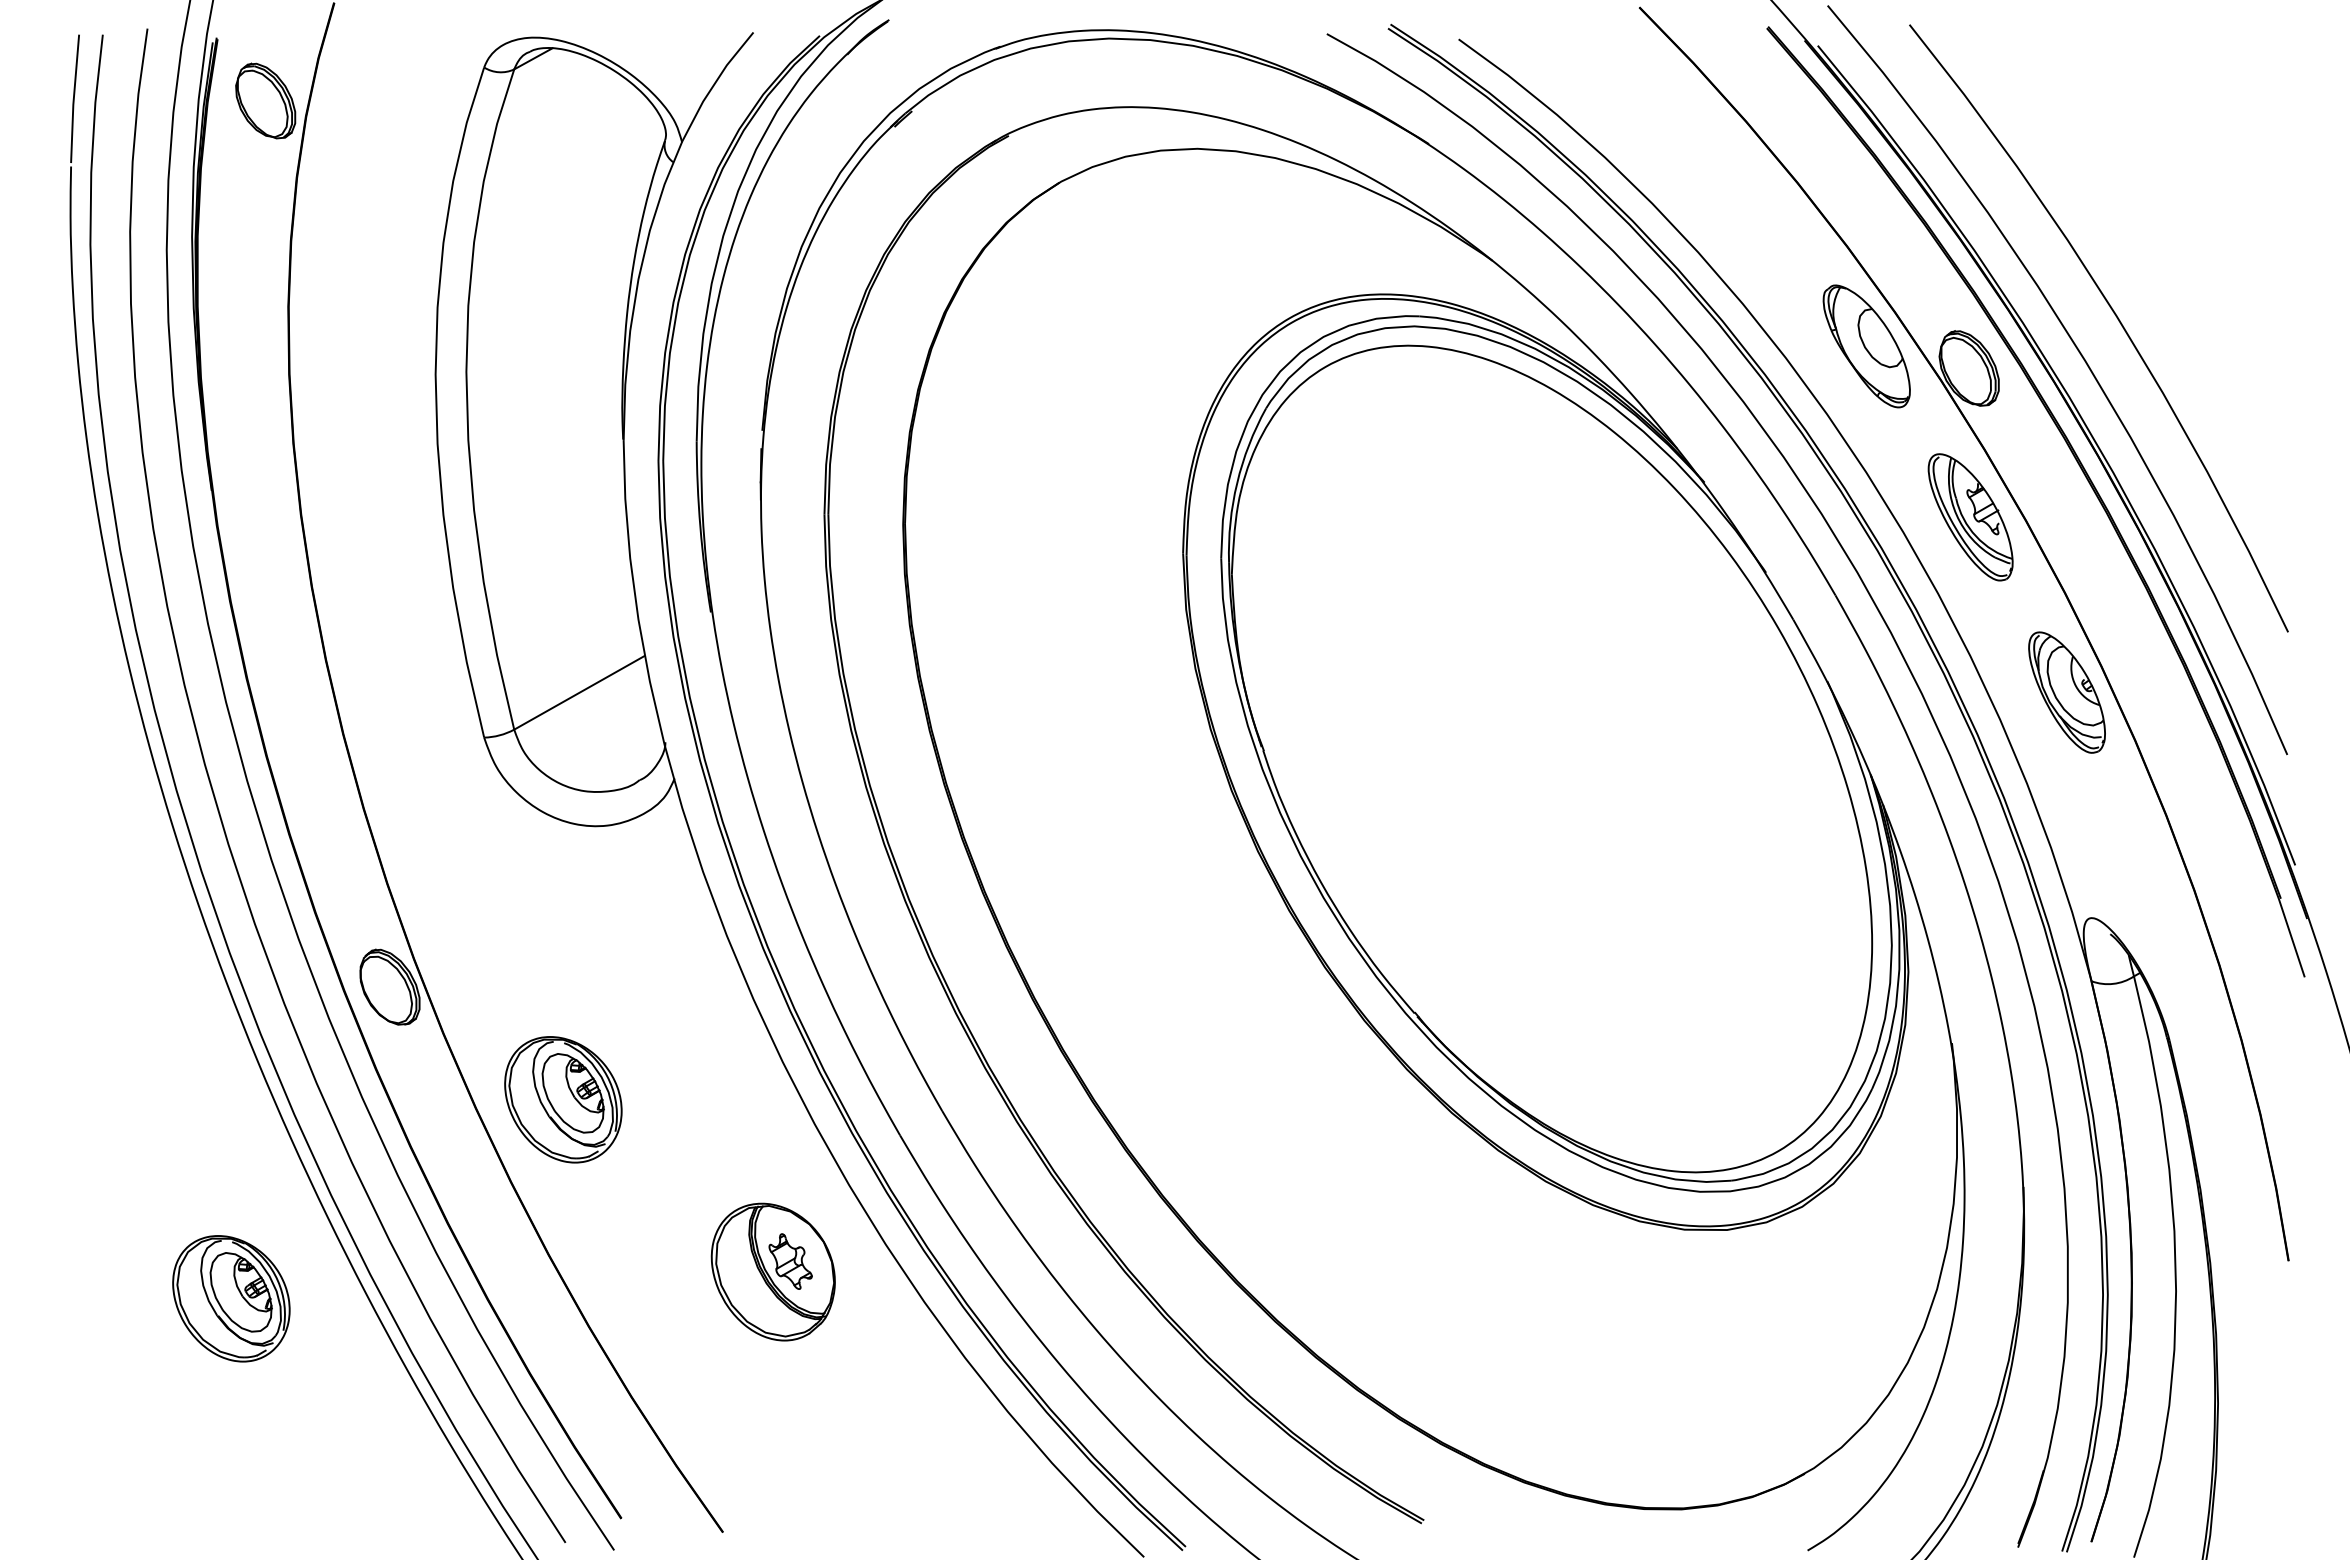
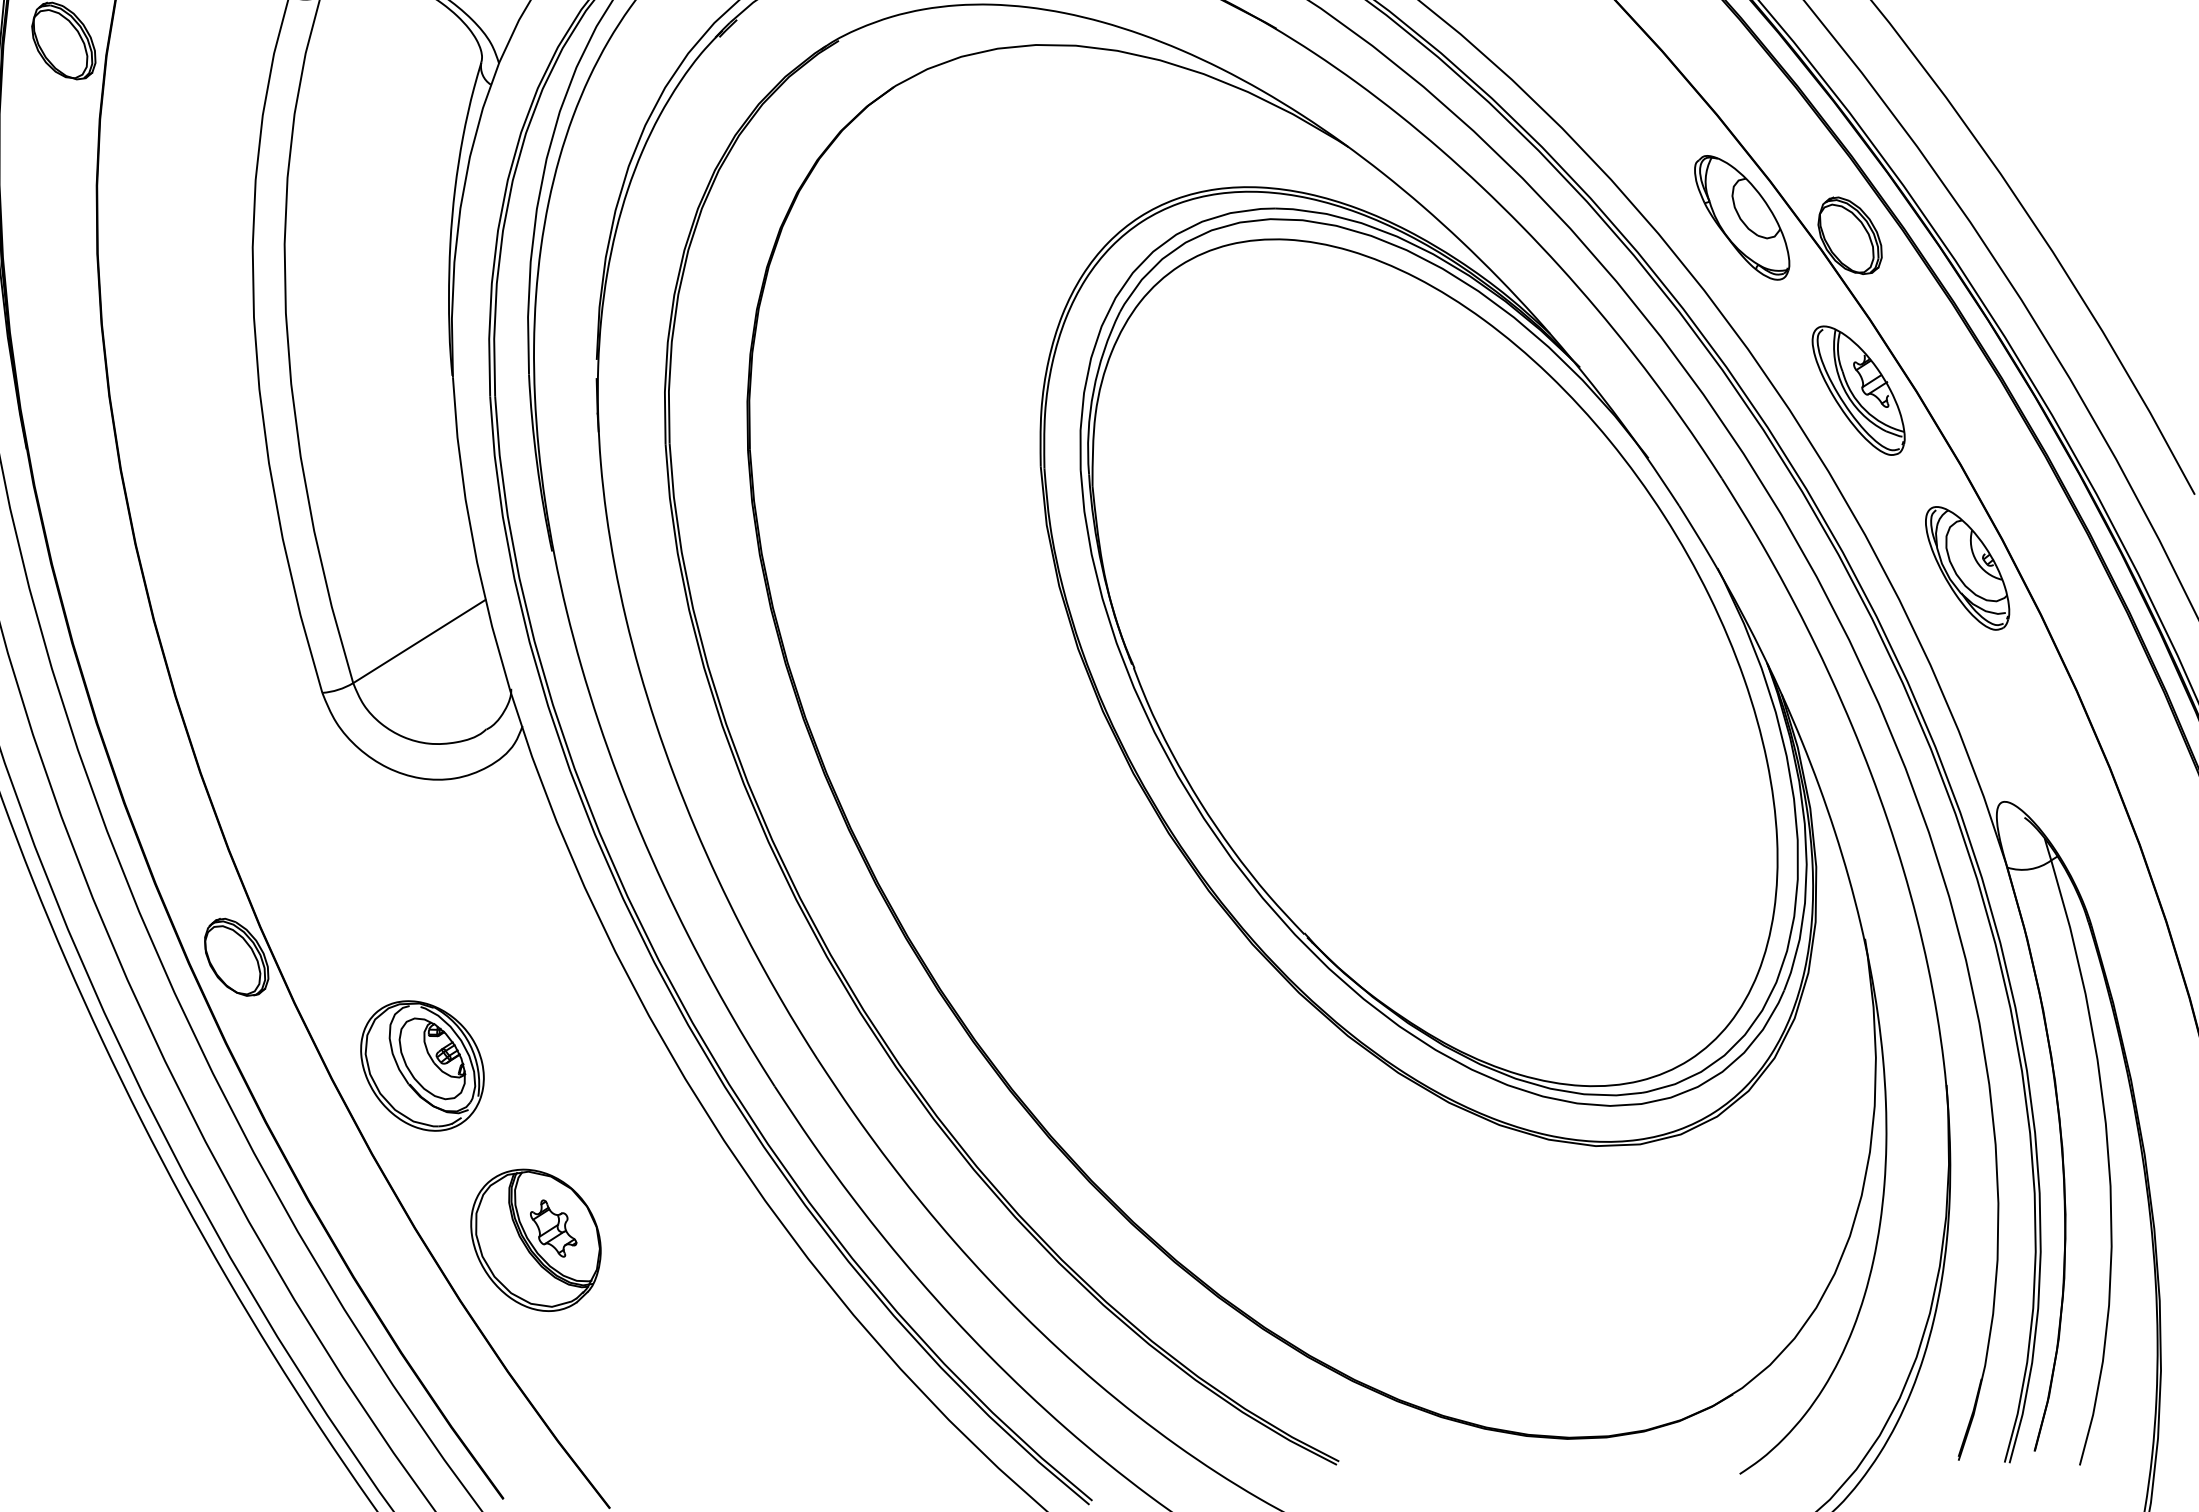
part: (772, 1271) -> (535, 1239), moved
part: (231, 1298) -> (86, 1289), removed

